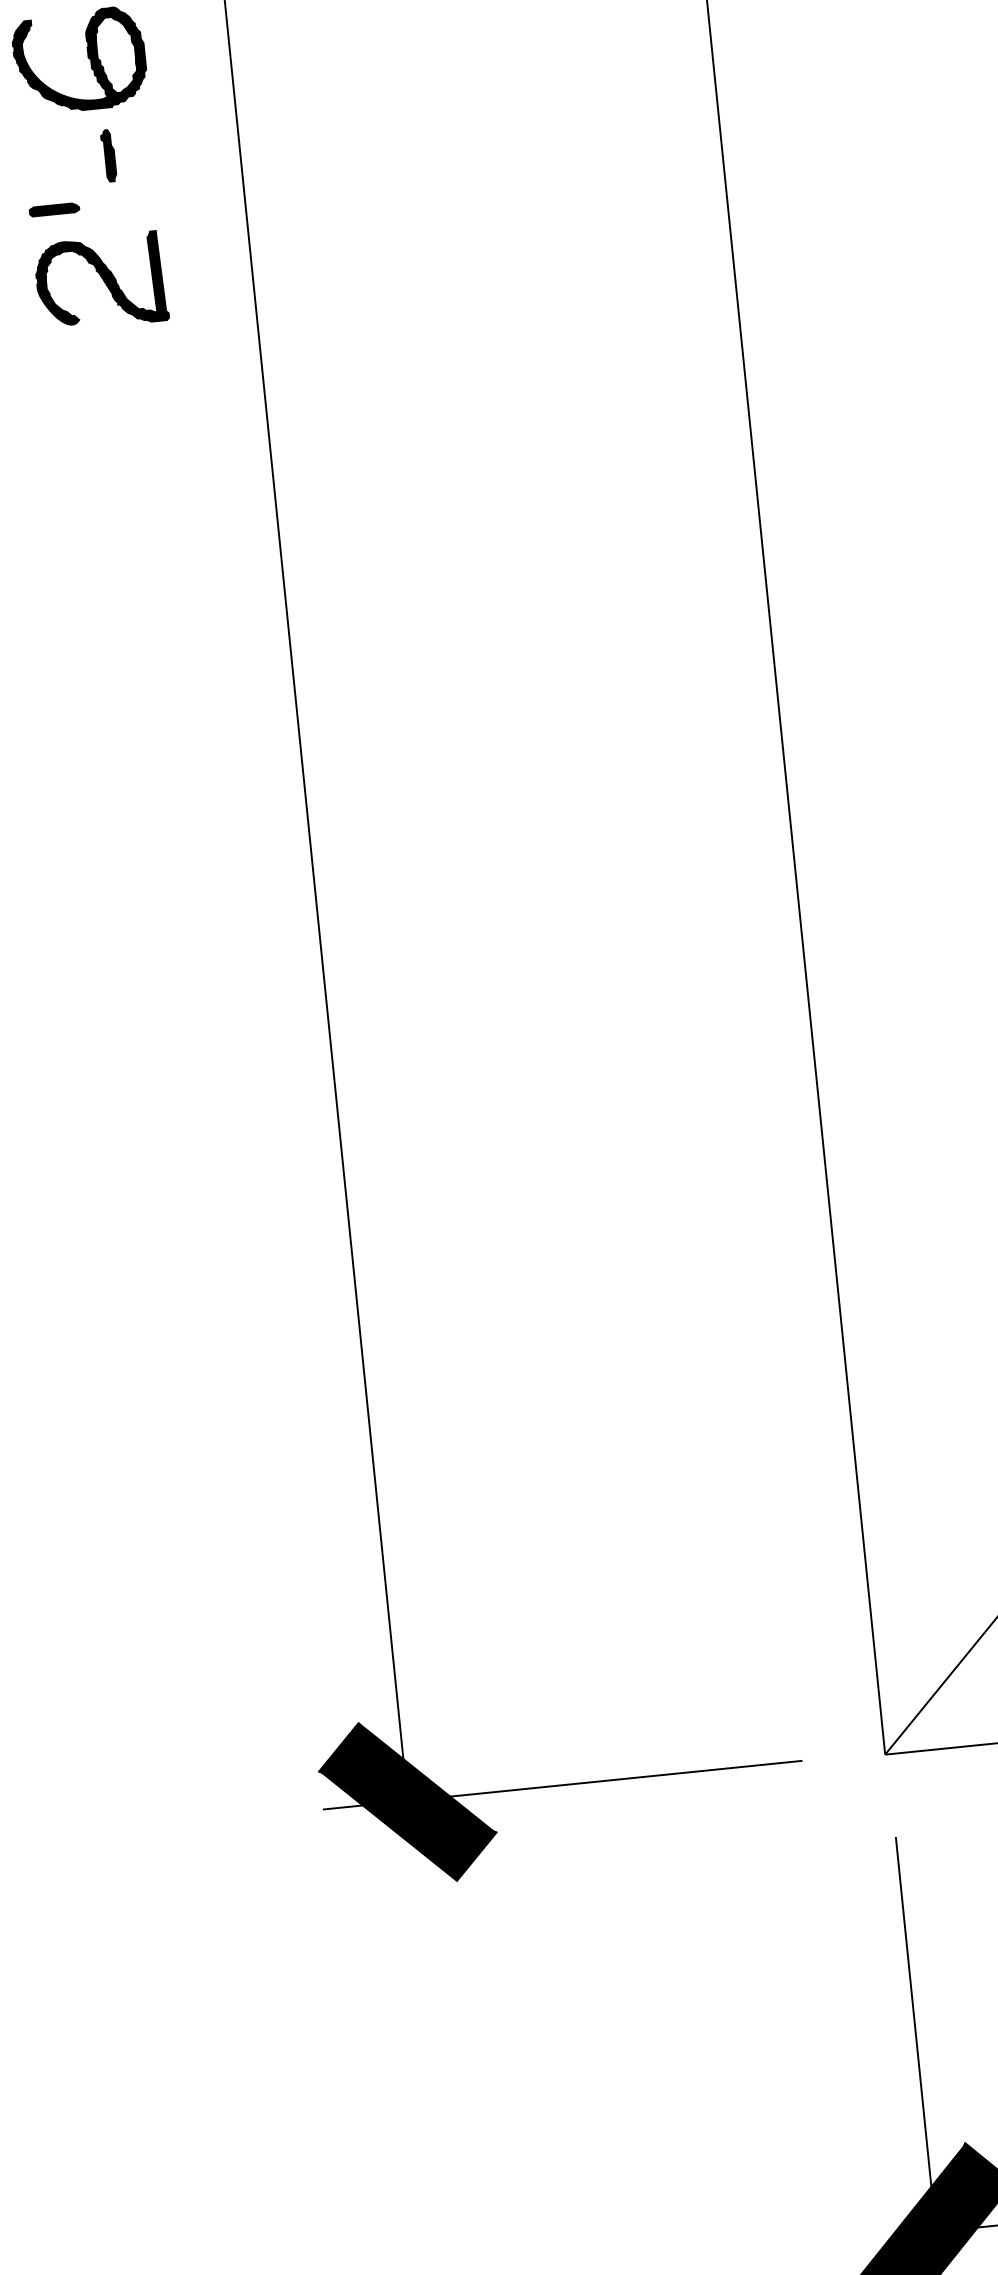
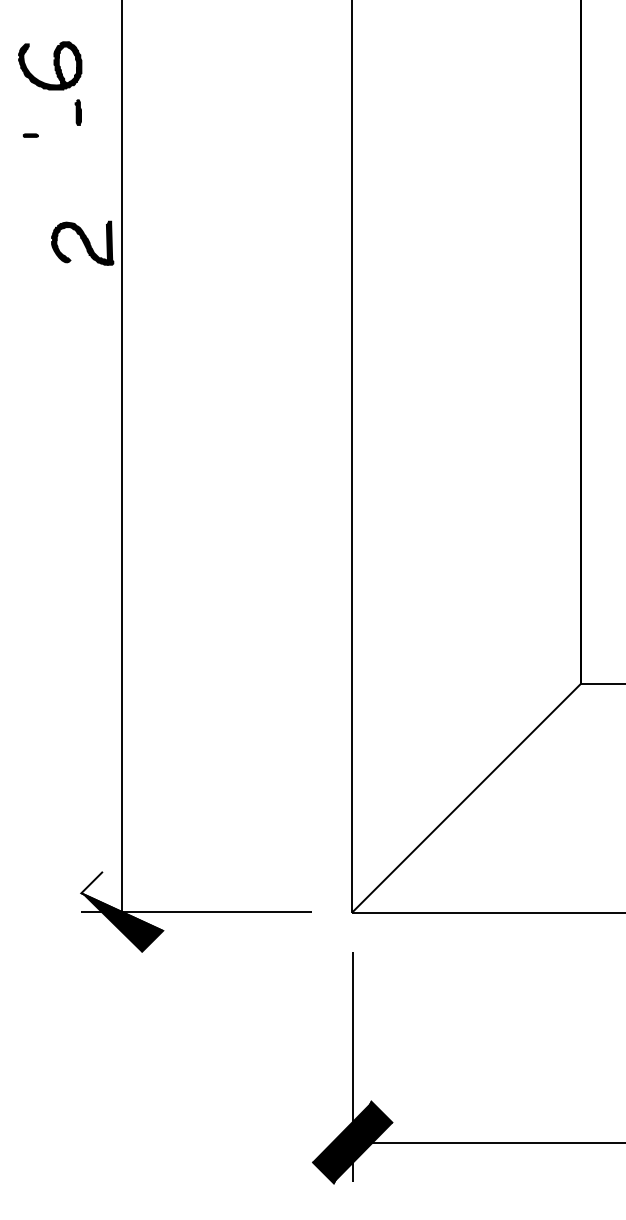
part: (106, 155) -> (77, 112), moved
part: (53, 209) -> (30, 135), size x0.6
part: (100, 280) -> (82, 242), moved
fill: (405, 1777) -> (122, 900), removed

